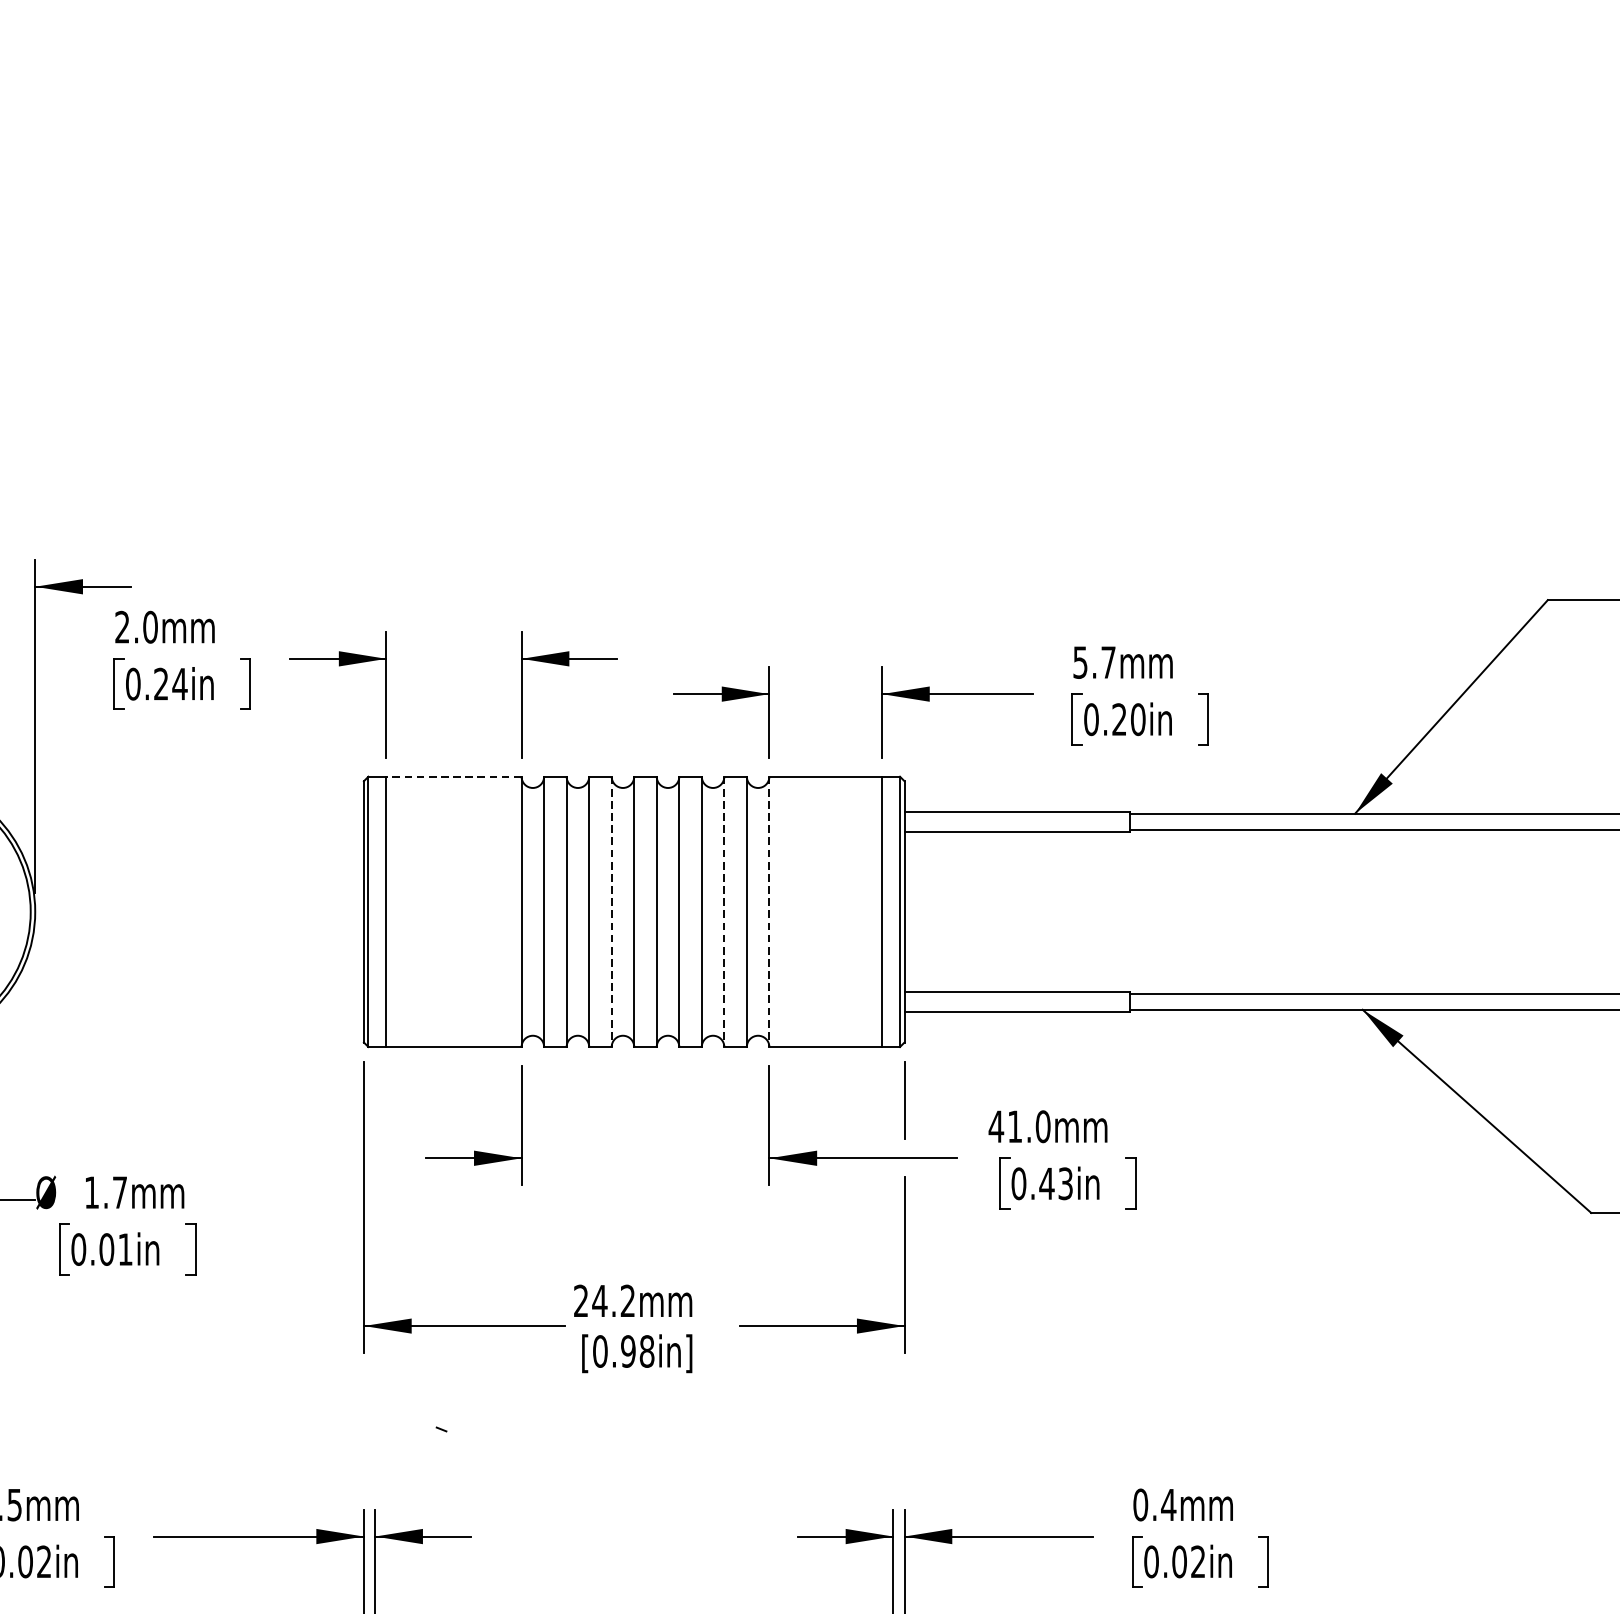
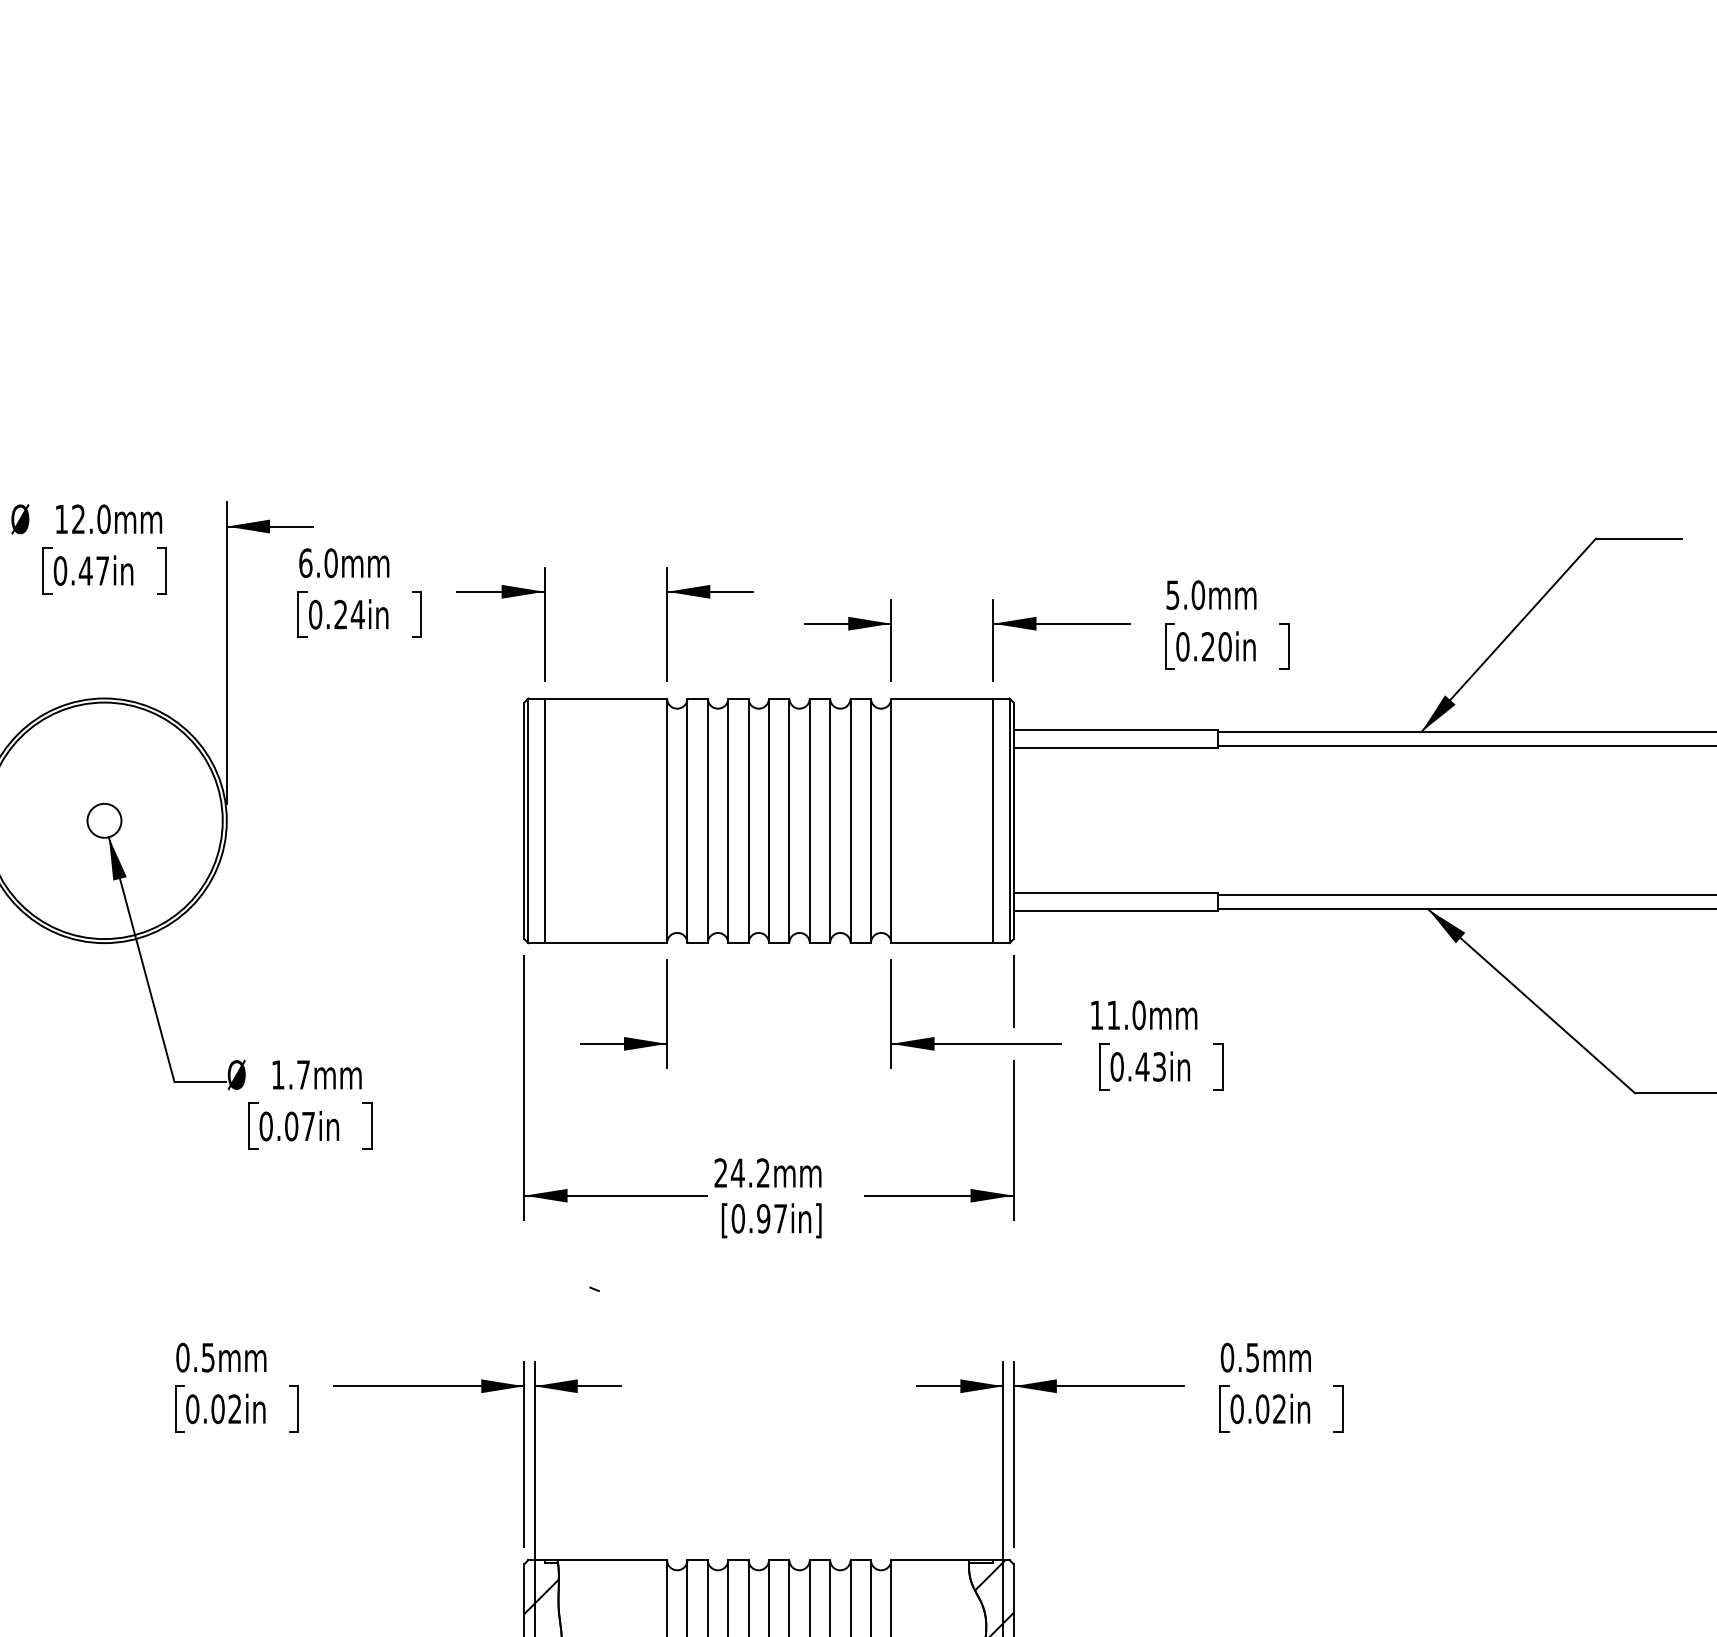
text: (122, 627) -> (305, 563), 2.0mm -> 6.0mm
text: (1108, 662) -> (1198, 595), 5.7mm -> 5.0mm
line: (453, 776) -> (605, 698), dashed -> solid
line: (611, 912) -> (748, 821), dashed -> solid
line: (724, 912) -> (850, 821), dashed -> solid
line: (769, 912) -> (891, 821), dashed -> solid
text: (996, 1126) -> (1096, 1015), 41.0mm -> 11.0mm
text: (125, 1249) -> (308, 1126), 0.01in -> 0.07in
text: (646, 1351) -> (780, 1218), [0.98in] -> [0.97in]
text: (1168, 1504) -> (1252, 1357), 0.4mm -> 0.5mm

